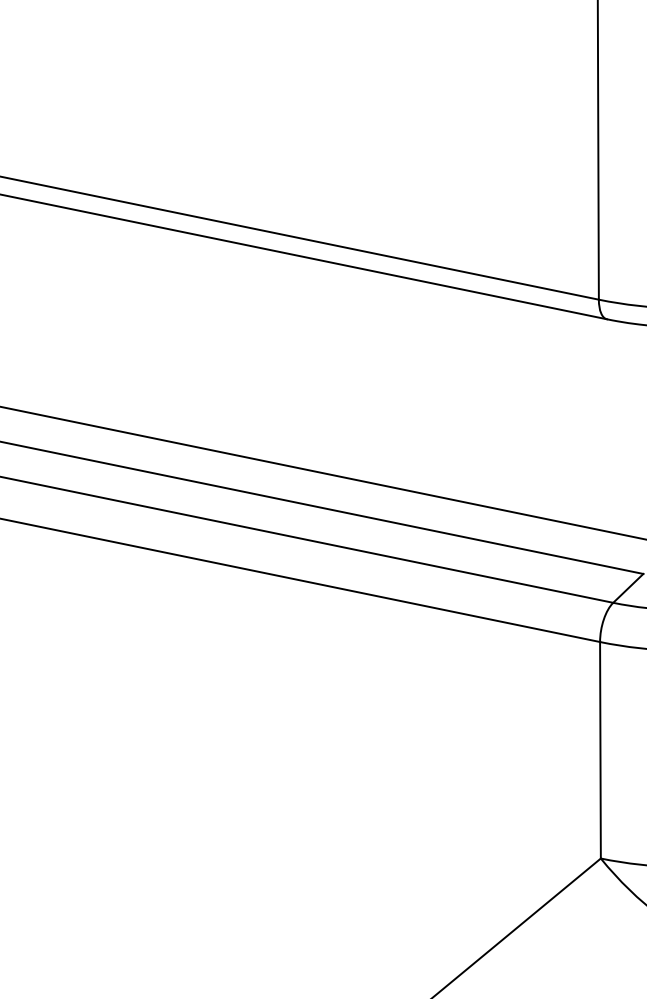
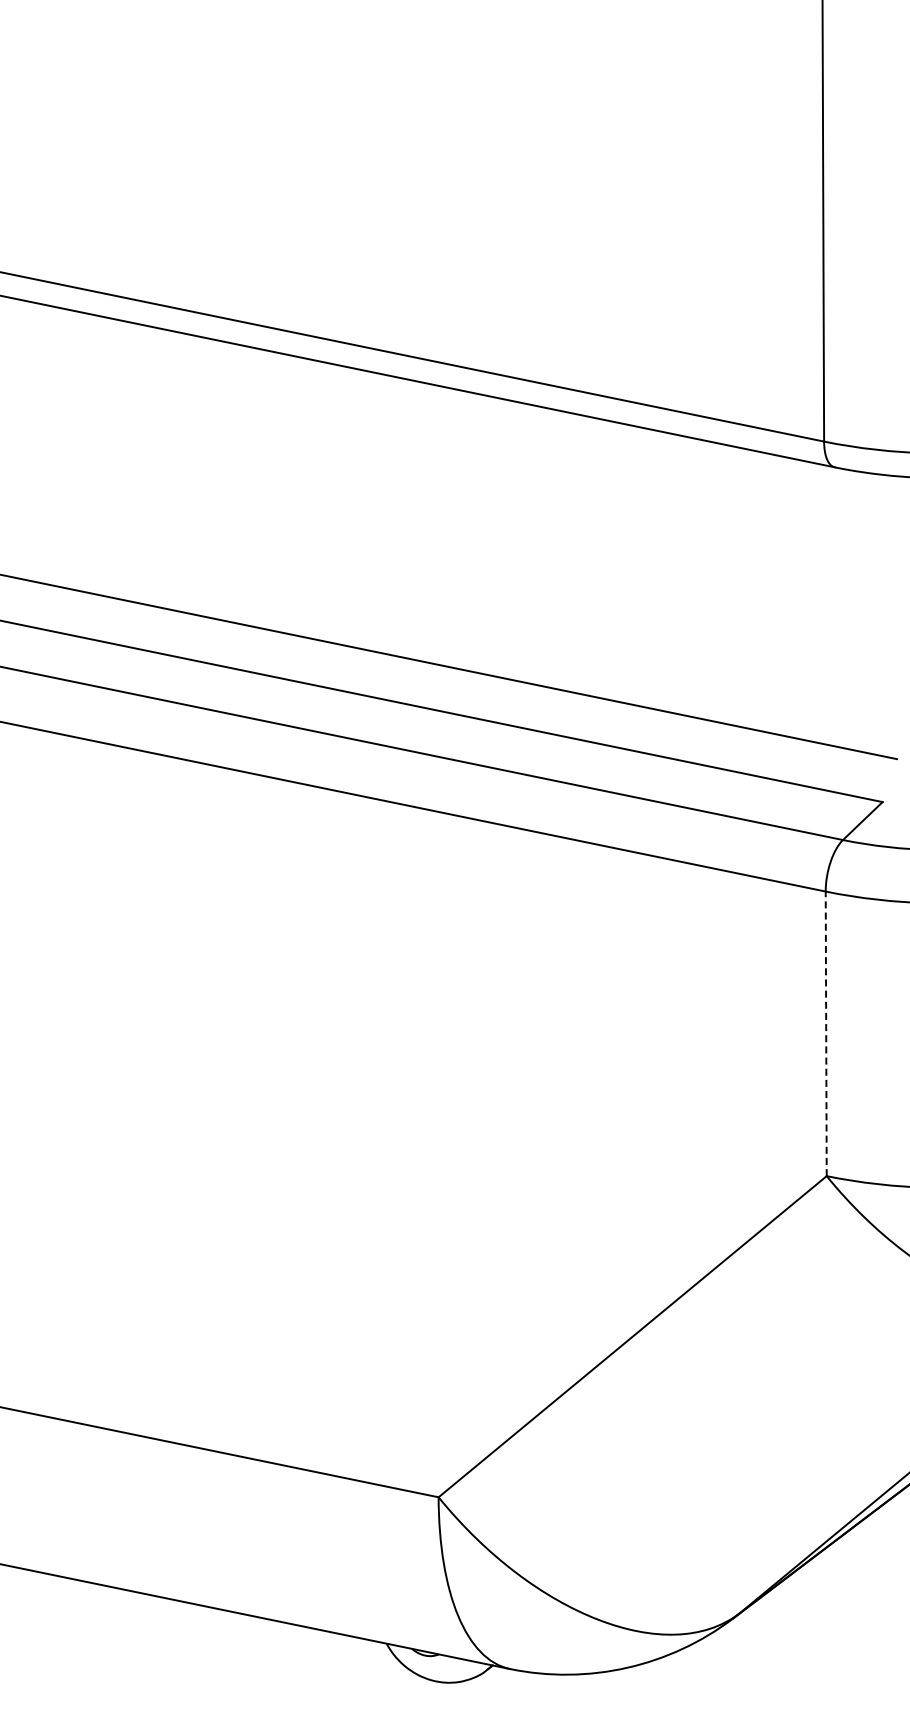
line: (600, 750) -> (826, 1033), solid -> dashed

